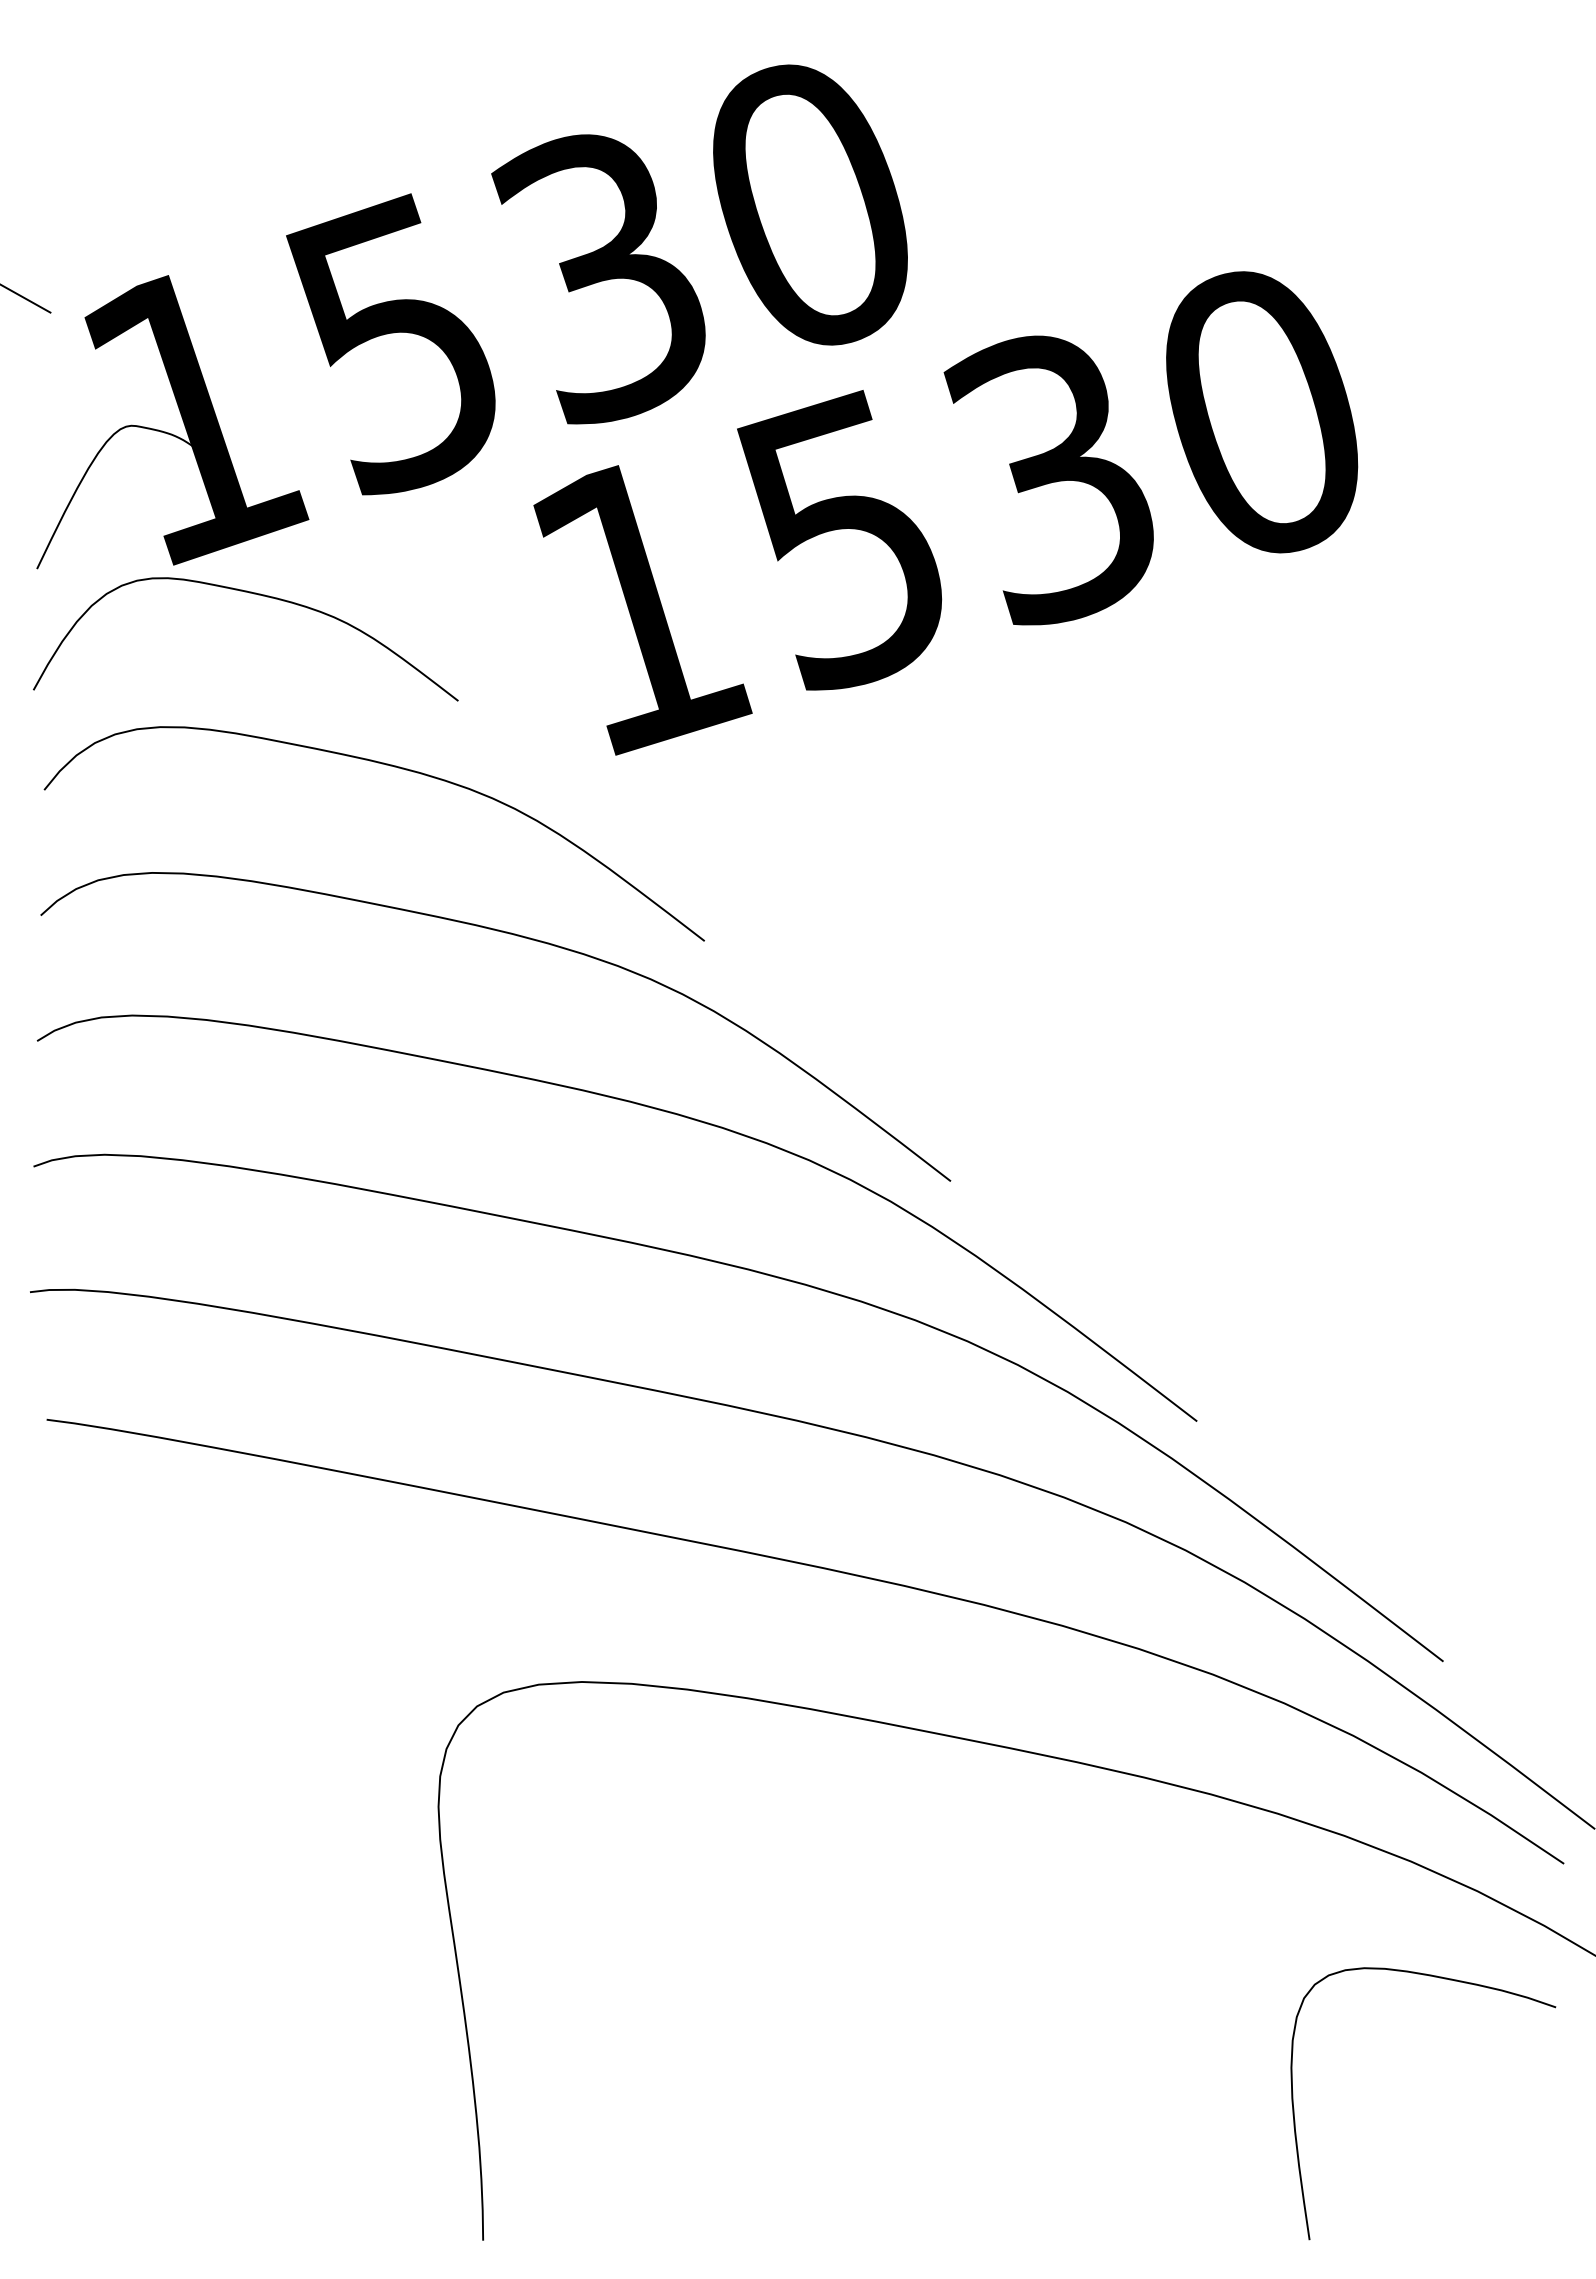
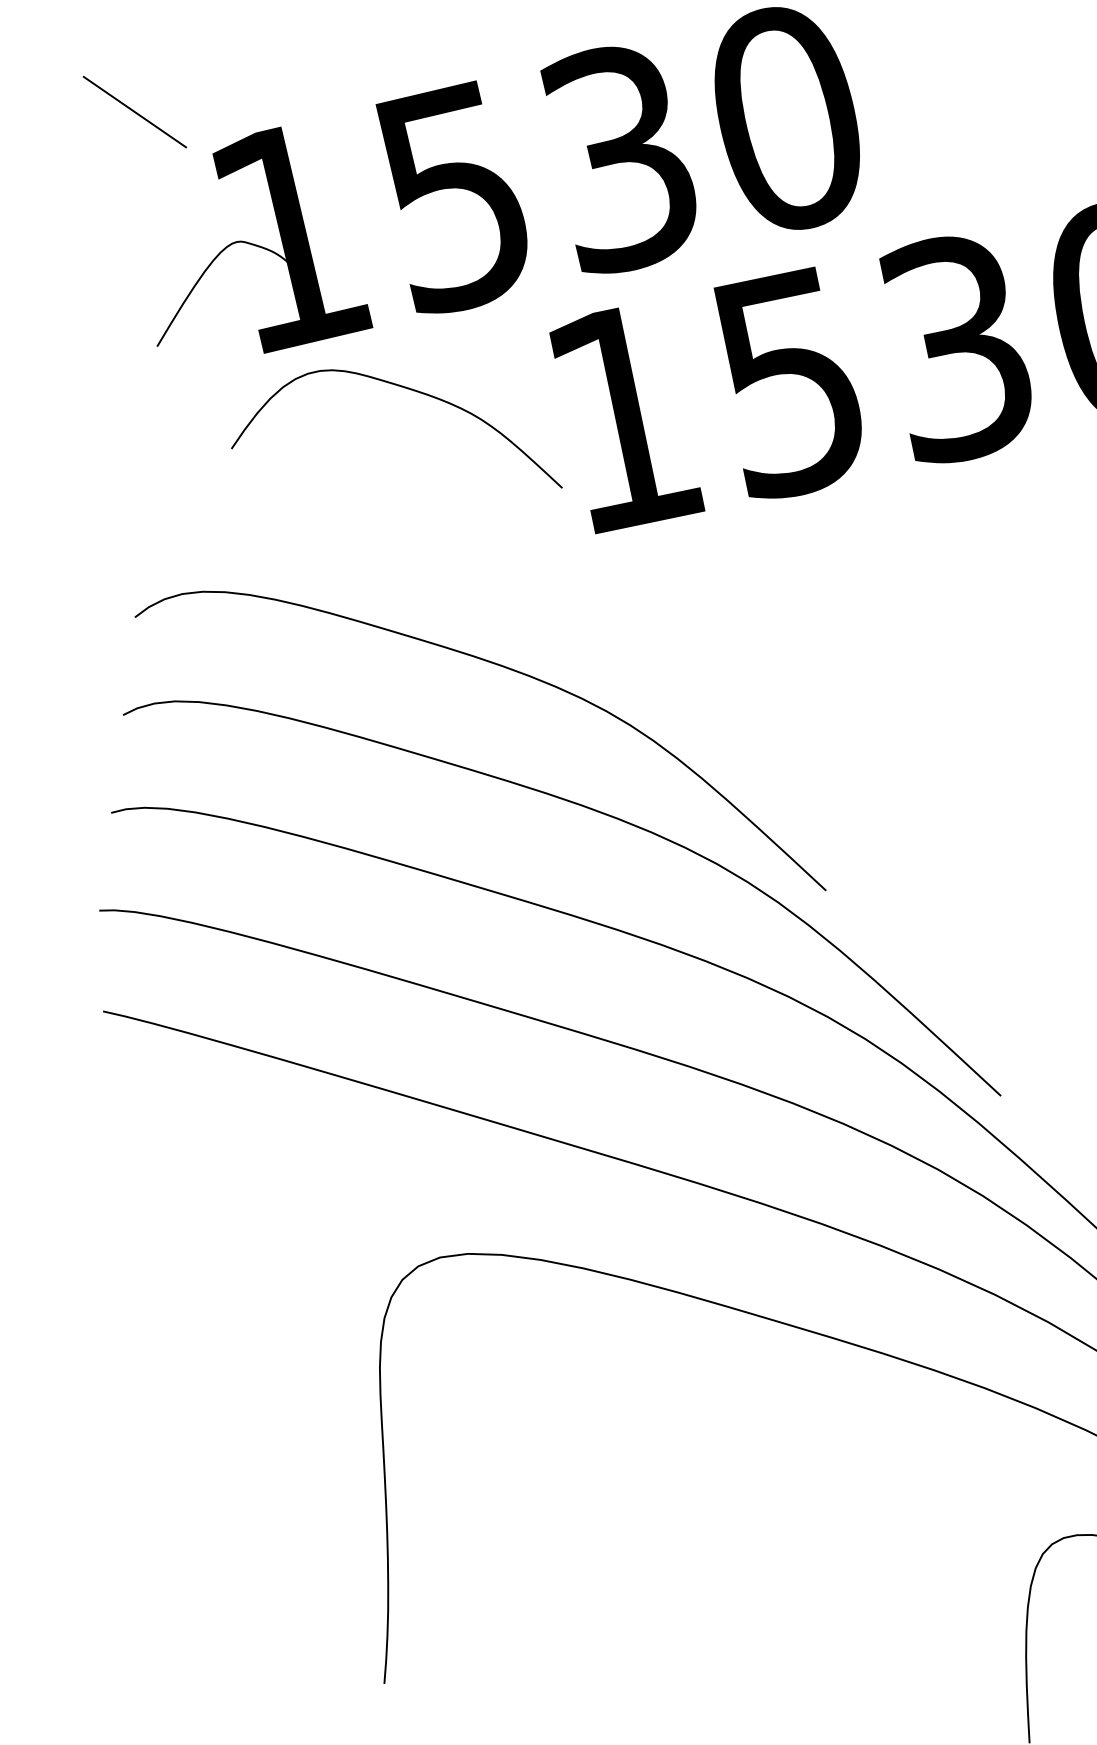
curve: (253, 594) -> (410, 390), moved
curve: (390, 766) -> (418, 526), removed

